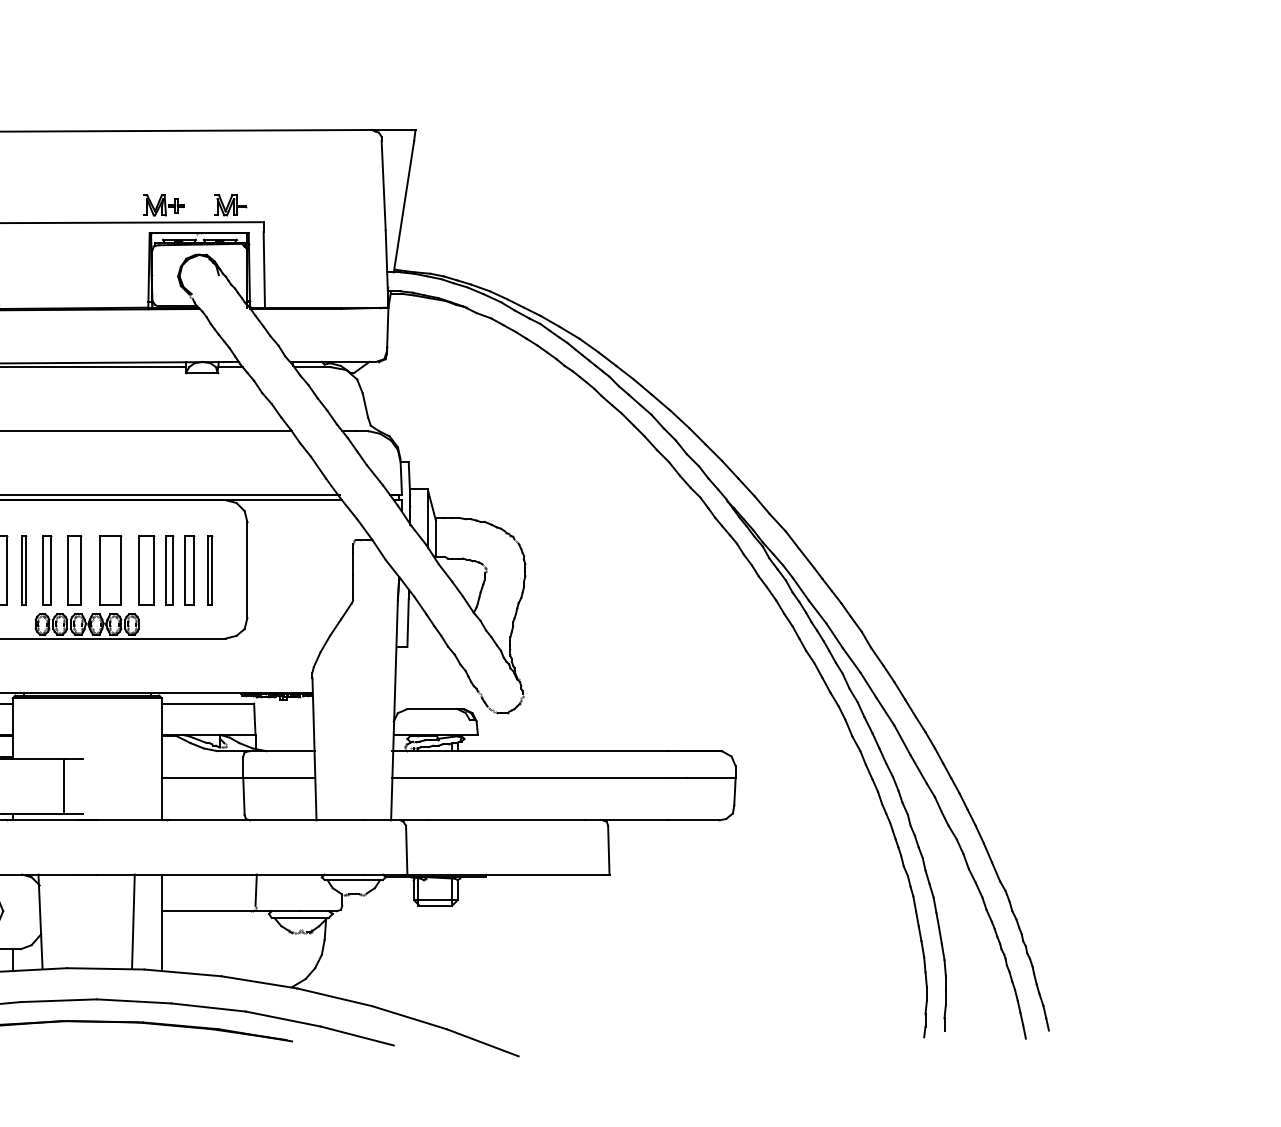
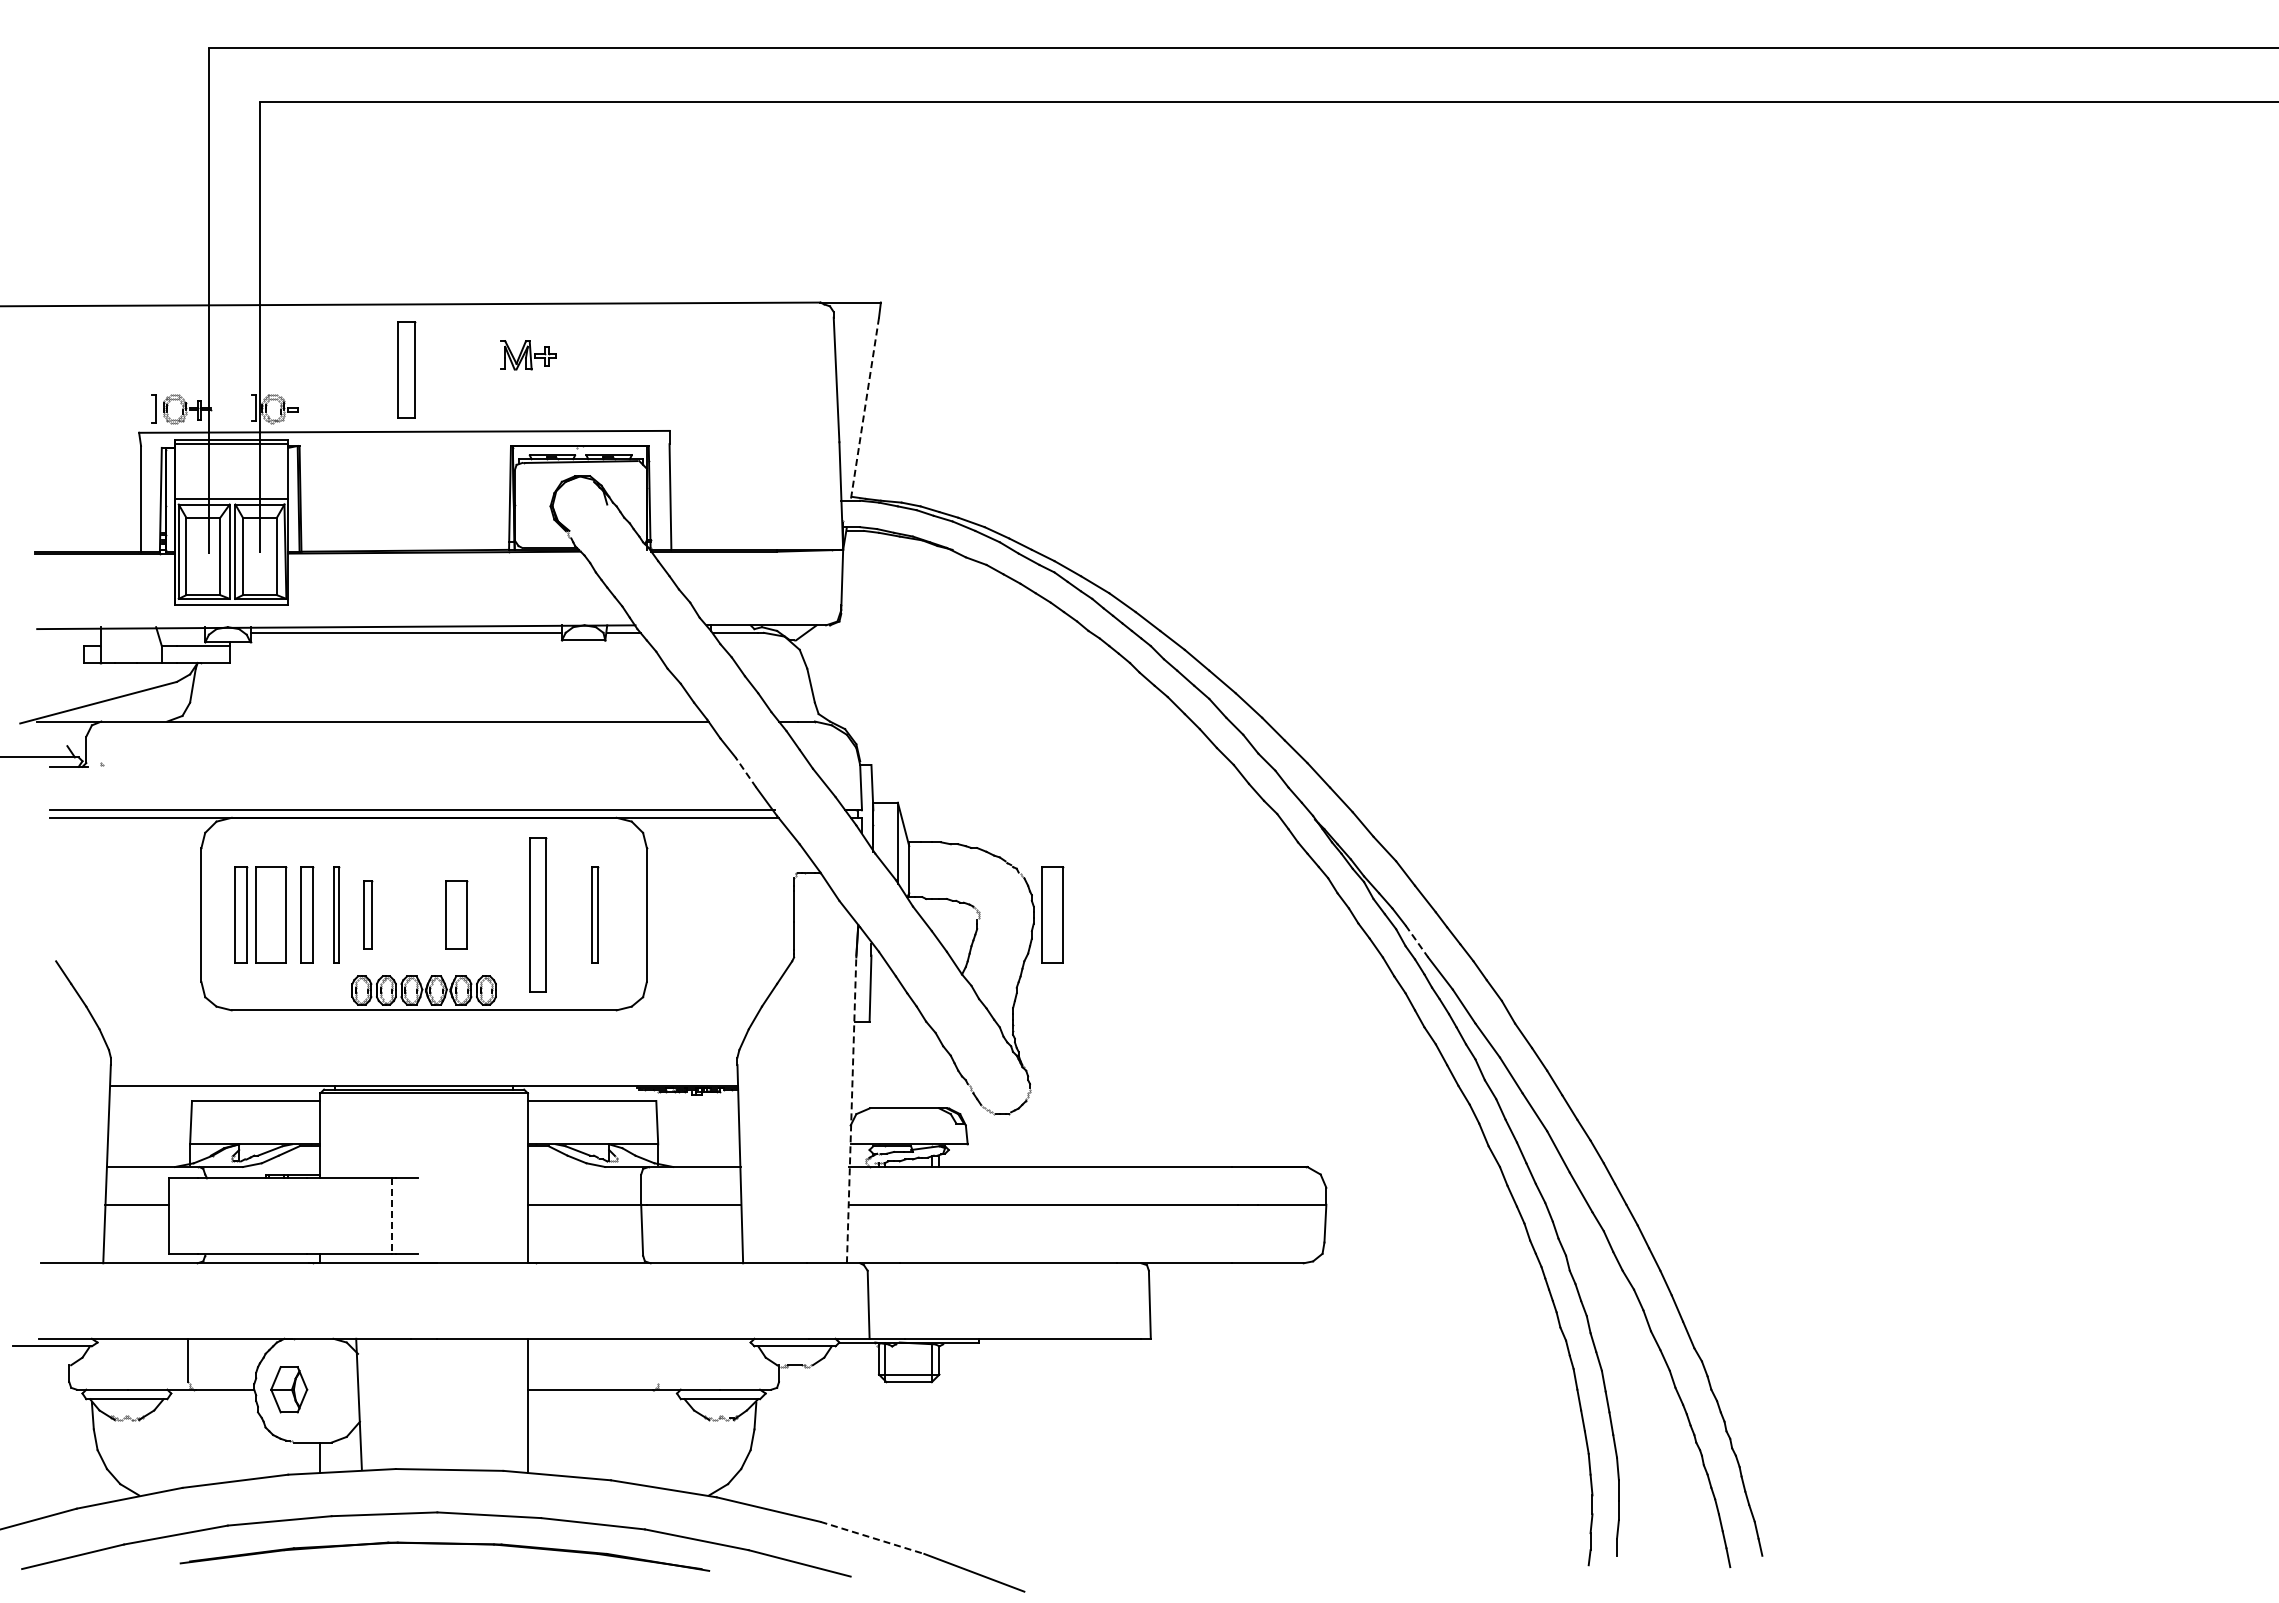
part: (163, 205) -> (528, 355), moved
part: (230, 205) -> (623, 407), removed
line: (403, 206) -> (864, 409), solid -> dashed
line: (318, 467) -> (745, 772), solid -> dashed
part: (46, 569) -> (367, 914), size x0.7
part: (74, 569) -> (406, 369), moved
part: (110, 569) -> (456, 914), size x0.7
part: (146, 569) -> (1052, 914), moved
part: (169, 569) -> (538, 914), size x1.6
part: (189, 569) -> (566, 914), removed
line: (800, 589) -> (1416, 941), solid -> dashed
line: (394, 709) -> (851, 1109), solid -> dashed
line: (64, 786) -> (392, 1216), solid -> dashed
line: (256, 890) -> (659, 1360), removed
line: (133, 921) -> (488, 1403), removed
line: (409, 1018) -> (872, 1538), solid -> dashed

